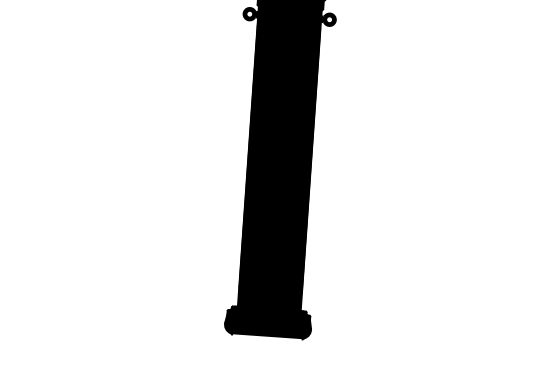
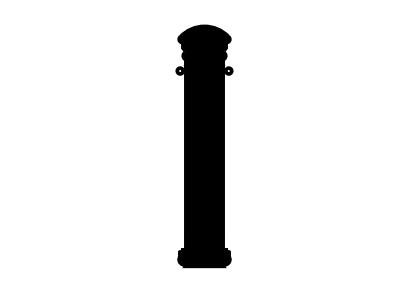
fill: (267, 337) -> (204, 266), added

